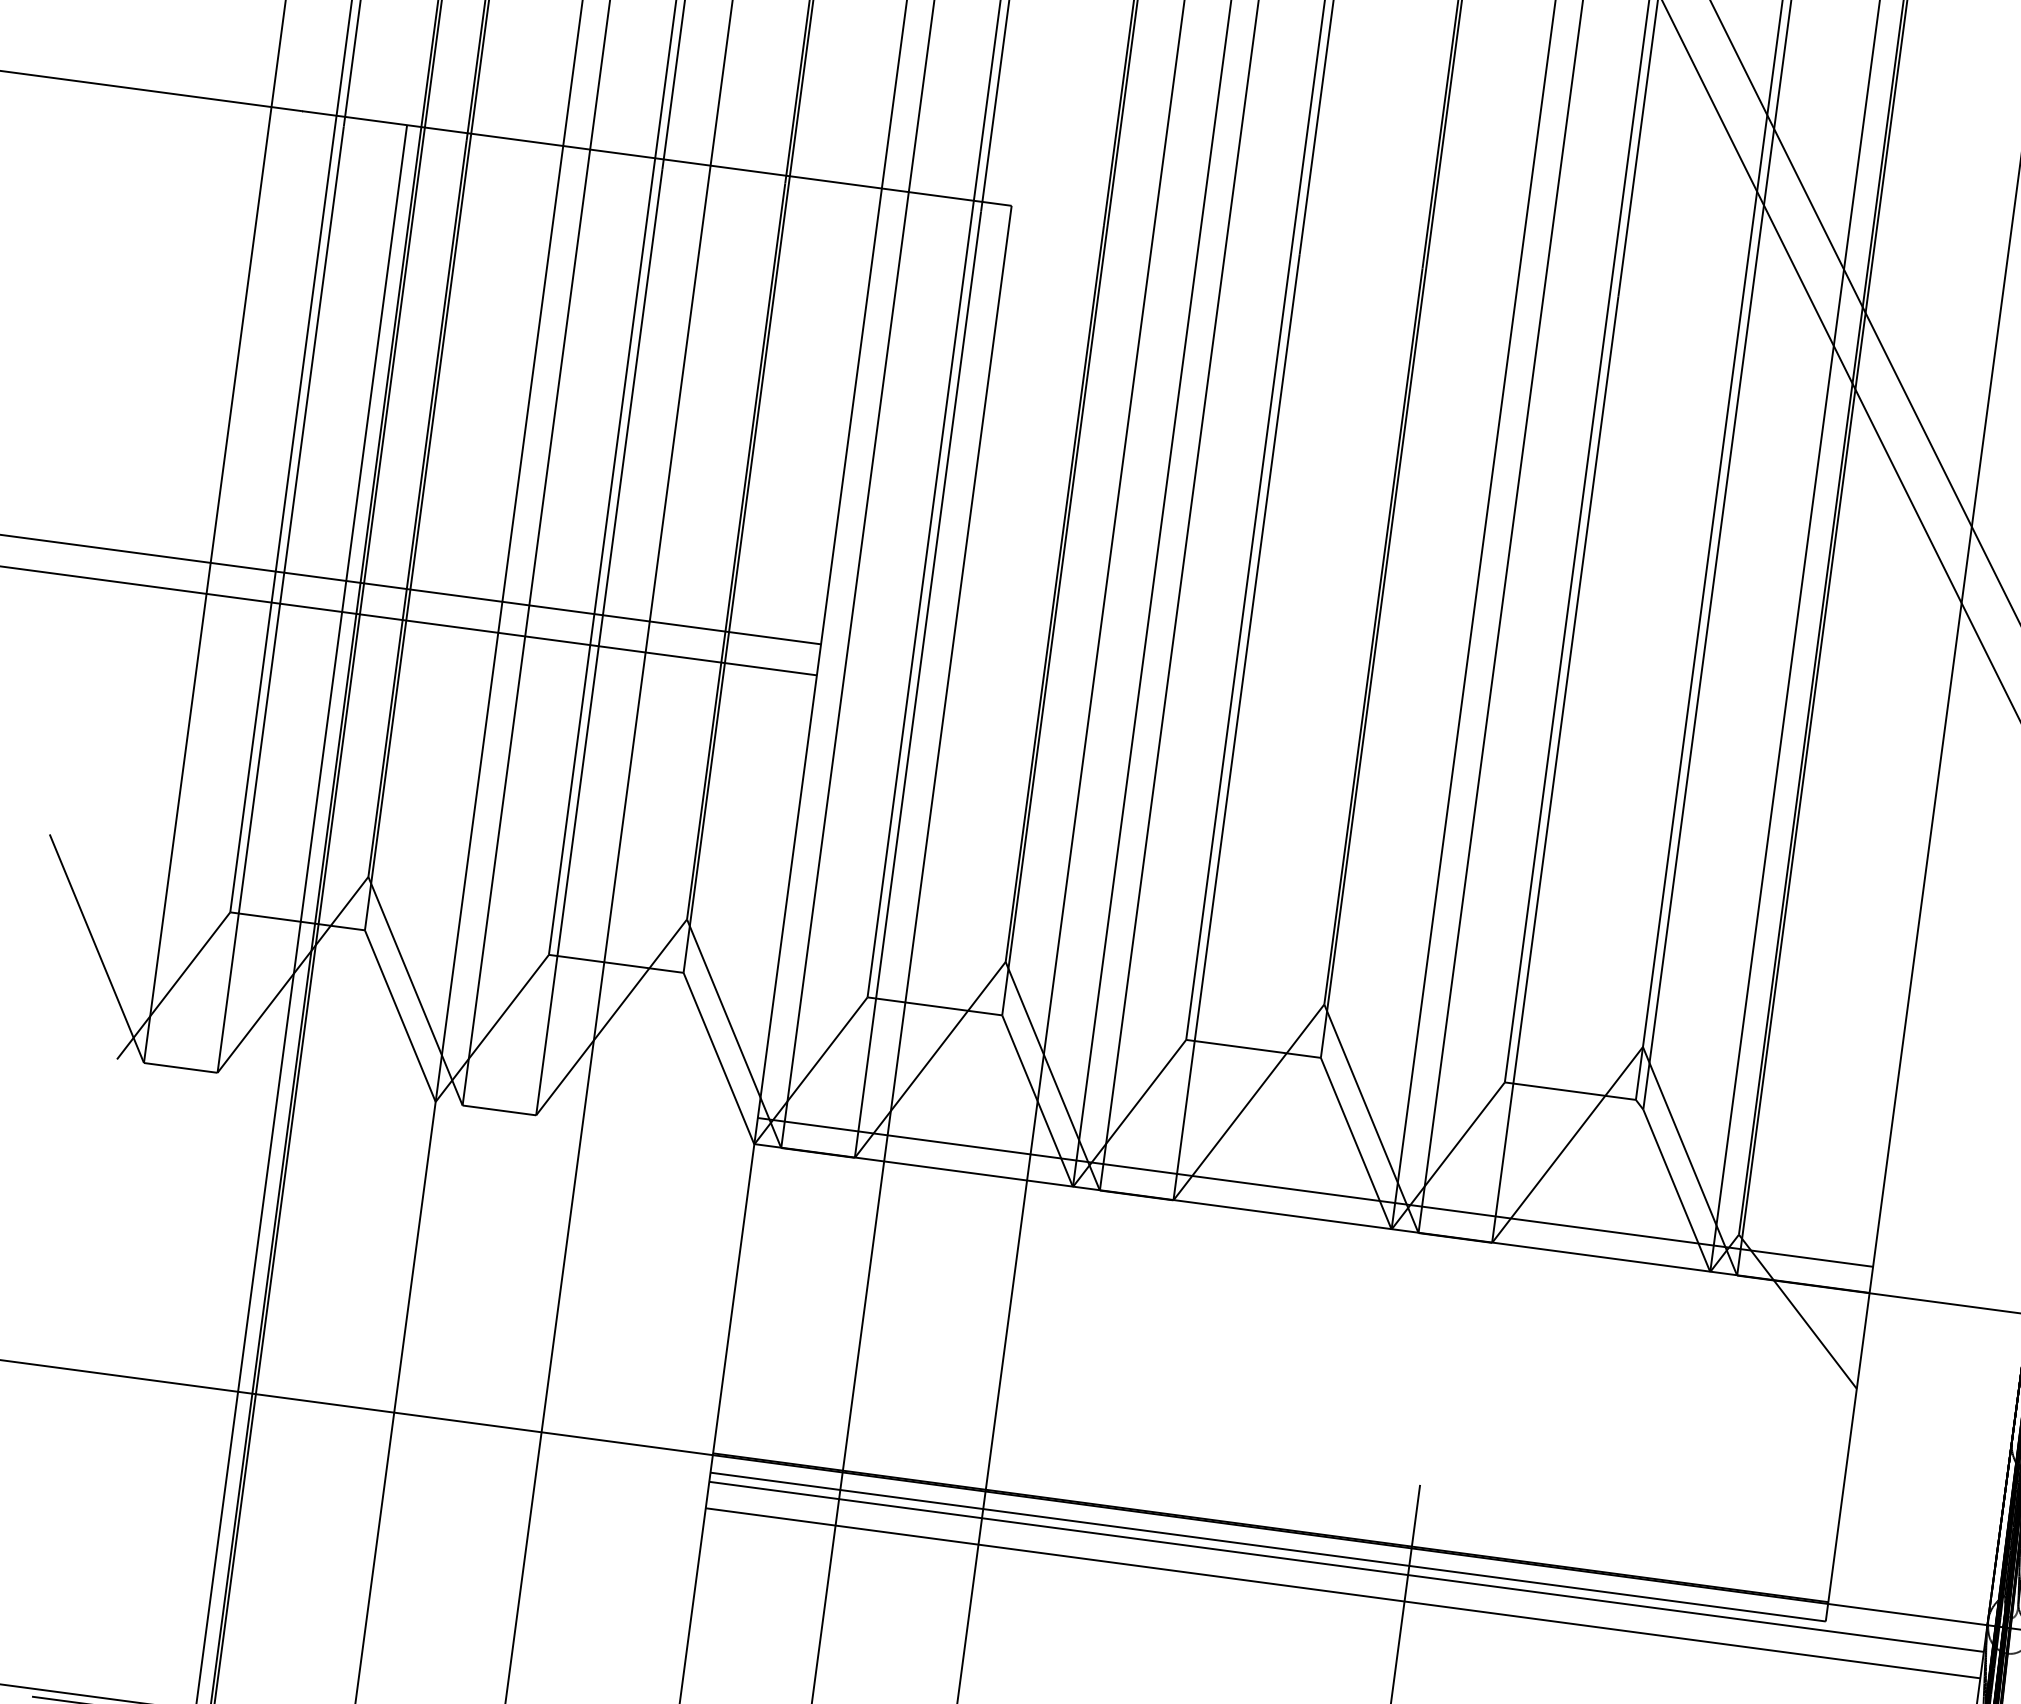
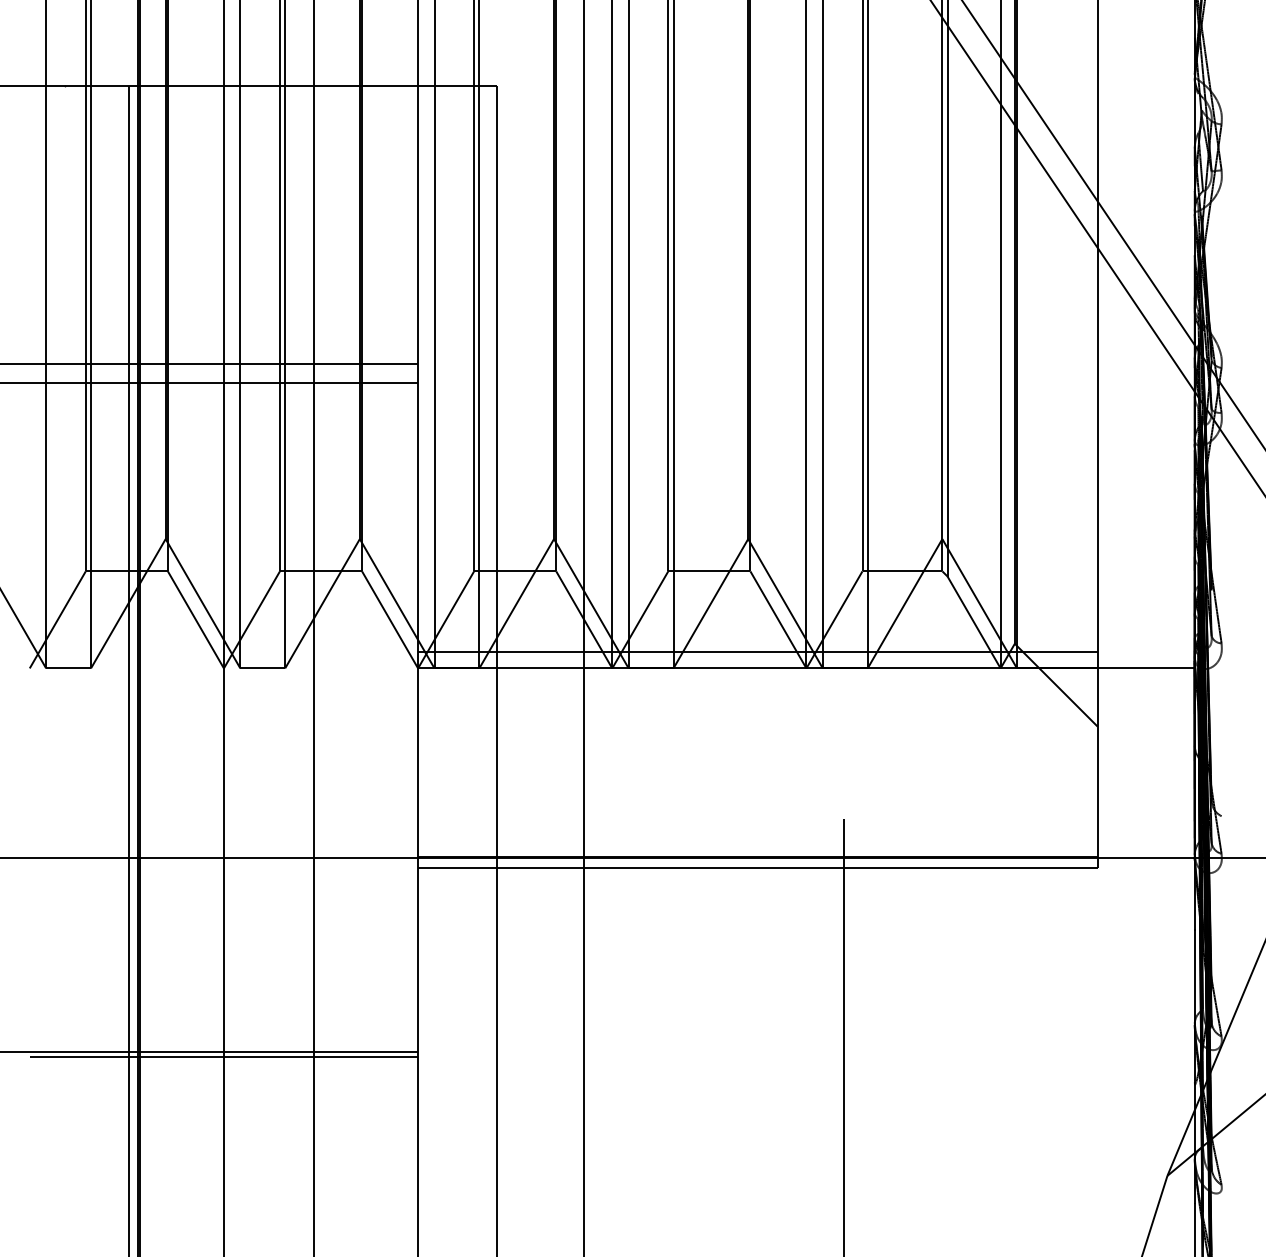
line: (1346, 1567) -> (806, 874), removed
line: (1343, 1593) -> (806, 890), removed

